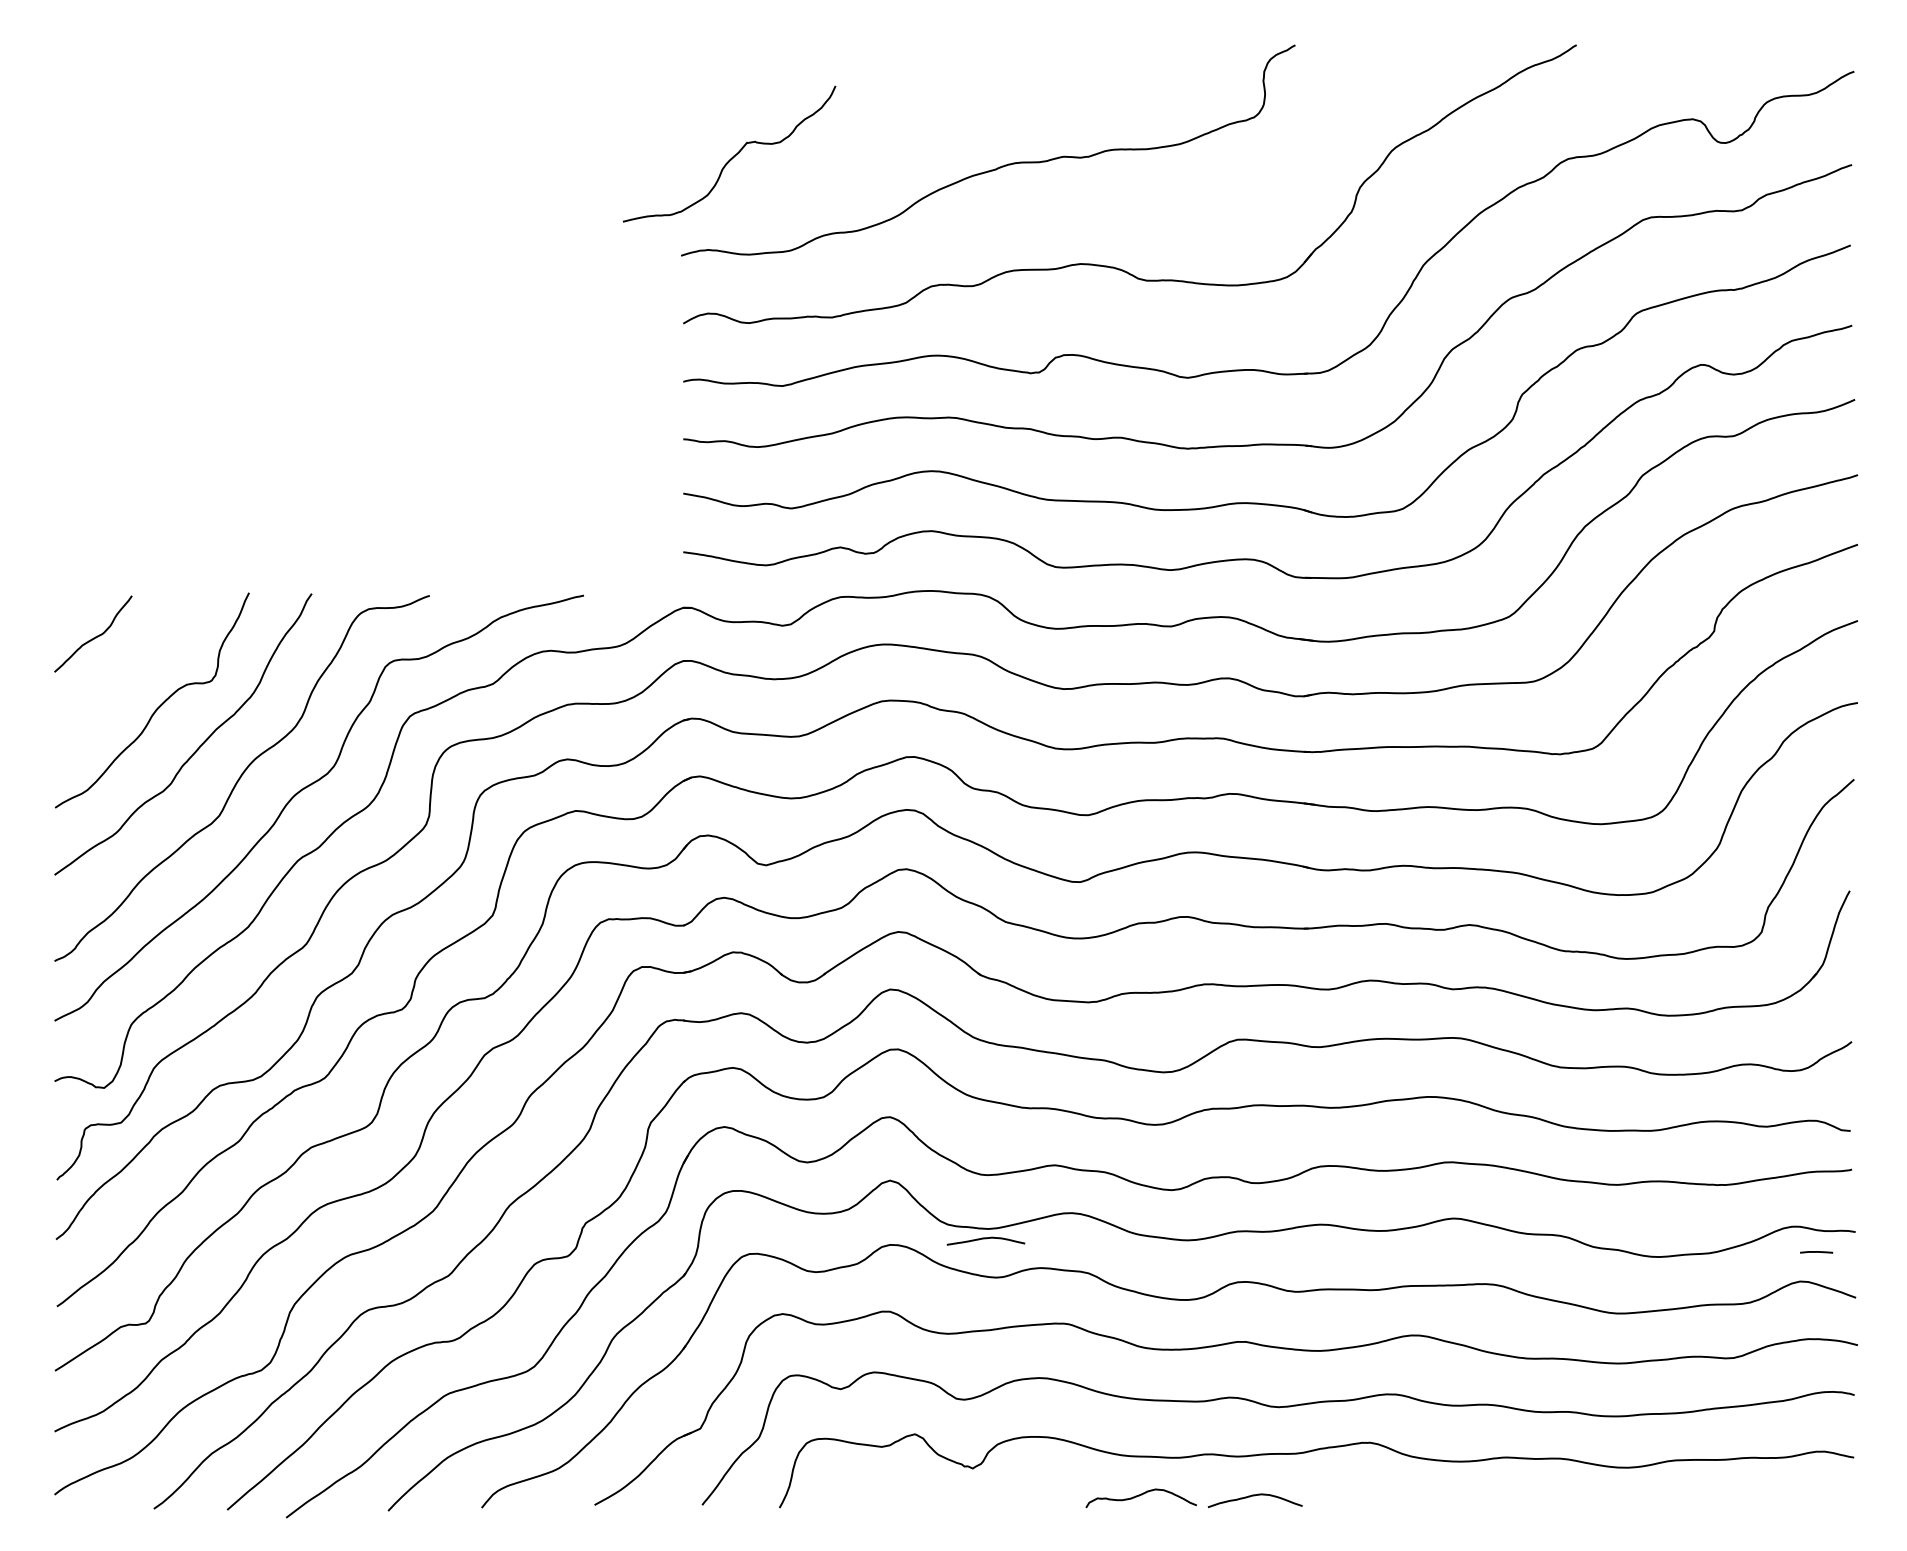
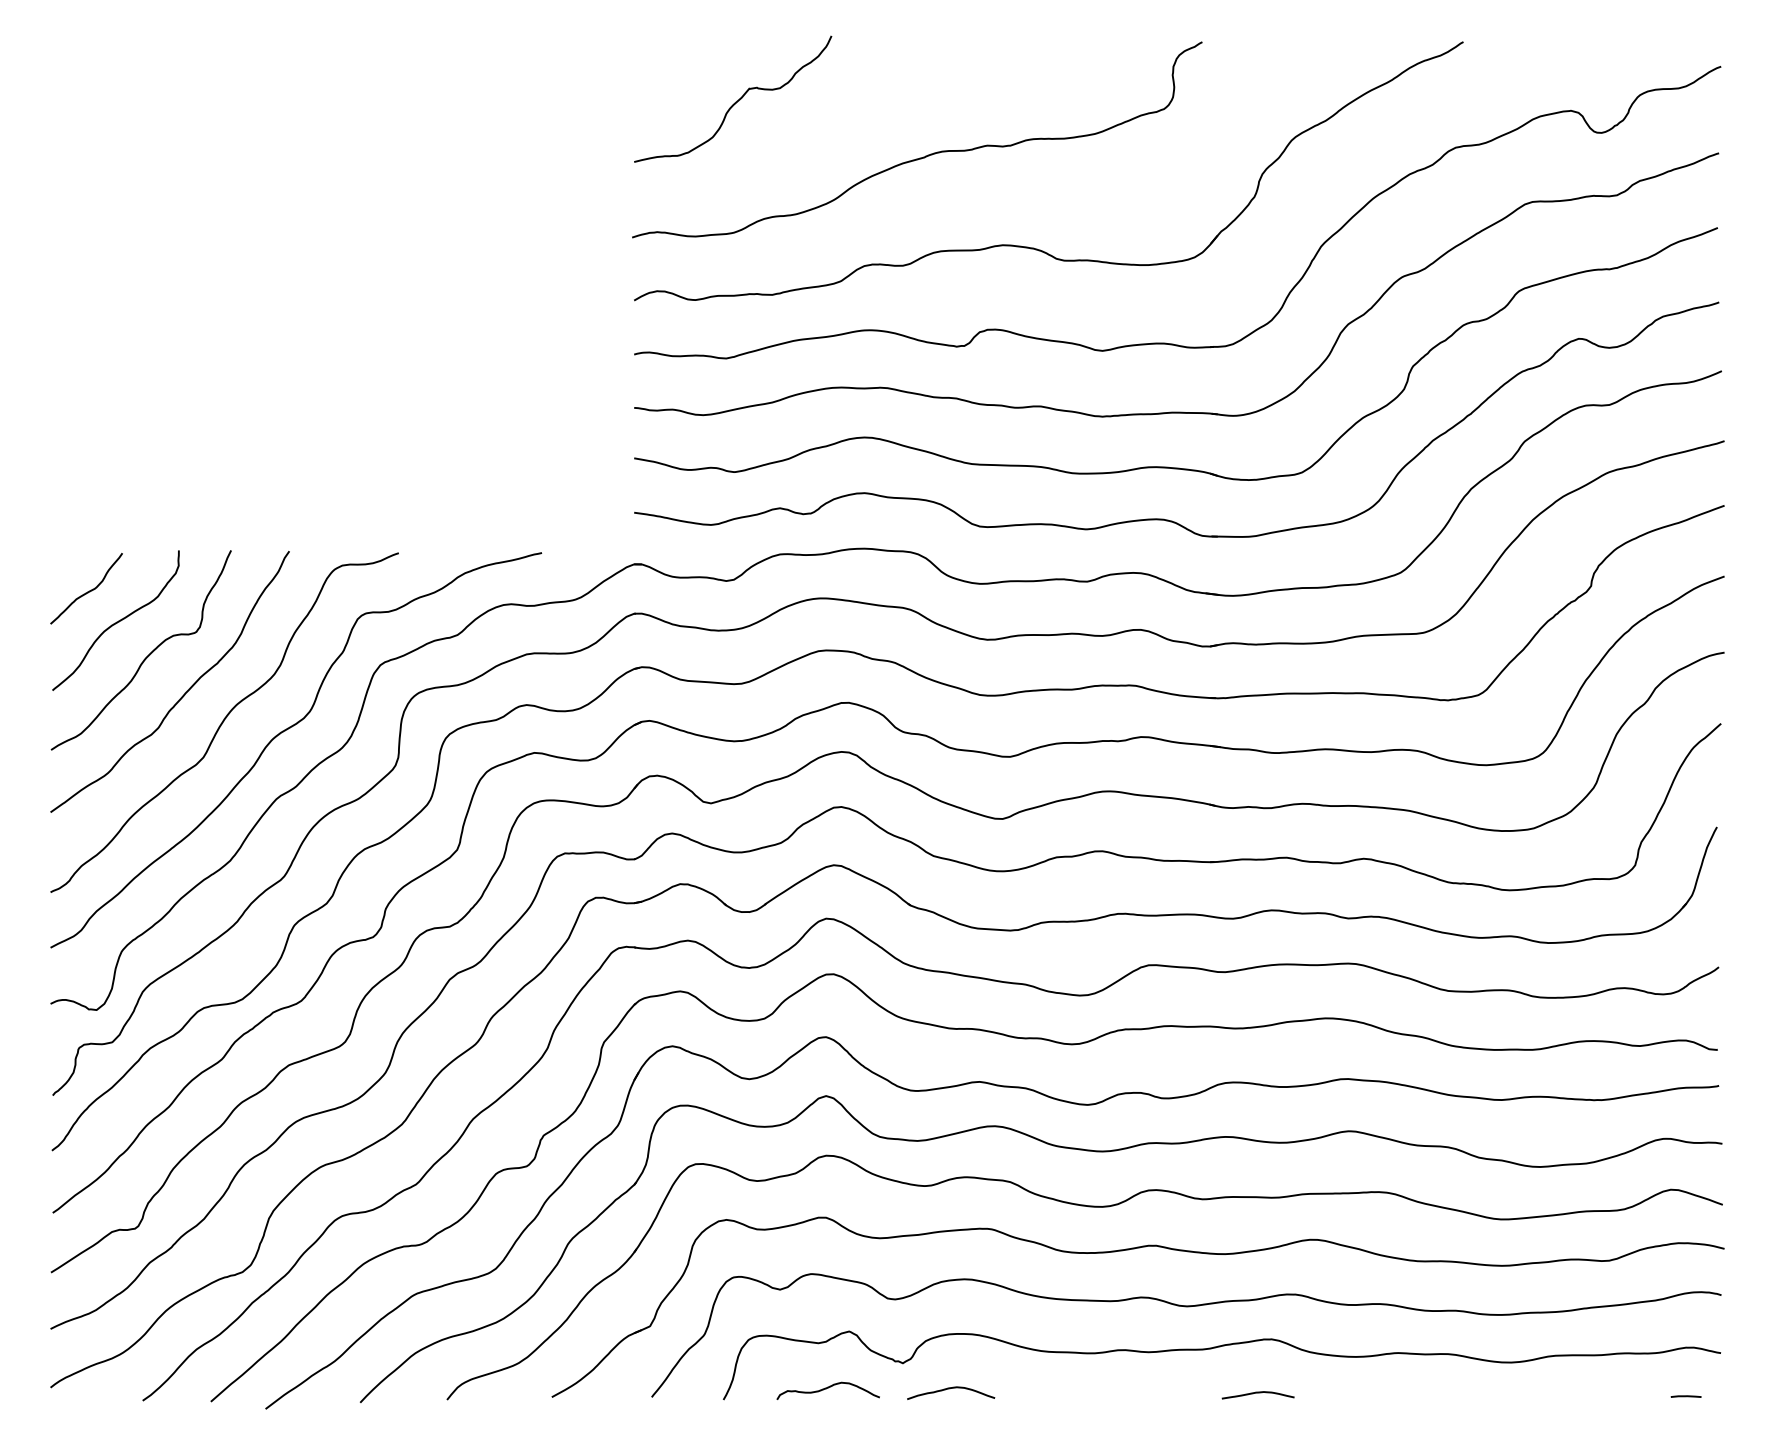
curve: (732, 156) -> (735, 101), moved
curve: (125, 669) -> (116, 621), added
curve: (985, 1239) -> (1257, 1393), moved
line: (1815, 1252) -> (1685, 1396), moved
curve: (1139, 1496) -> (826, 1389), moved
curve: (1253, 1496) -> (949, 1389), moved

